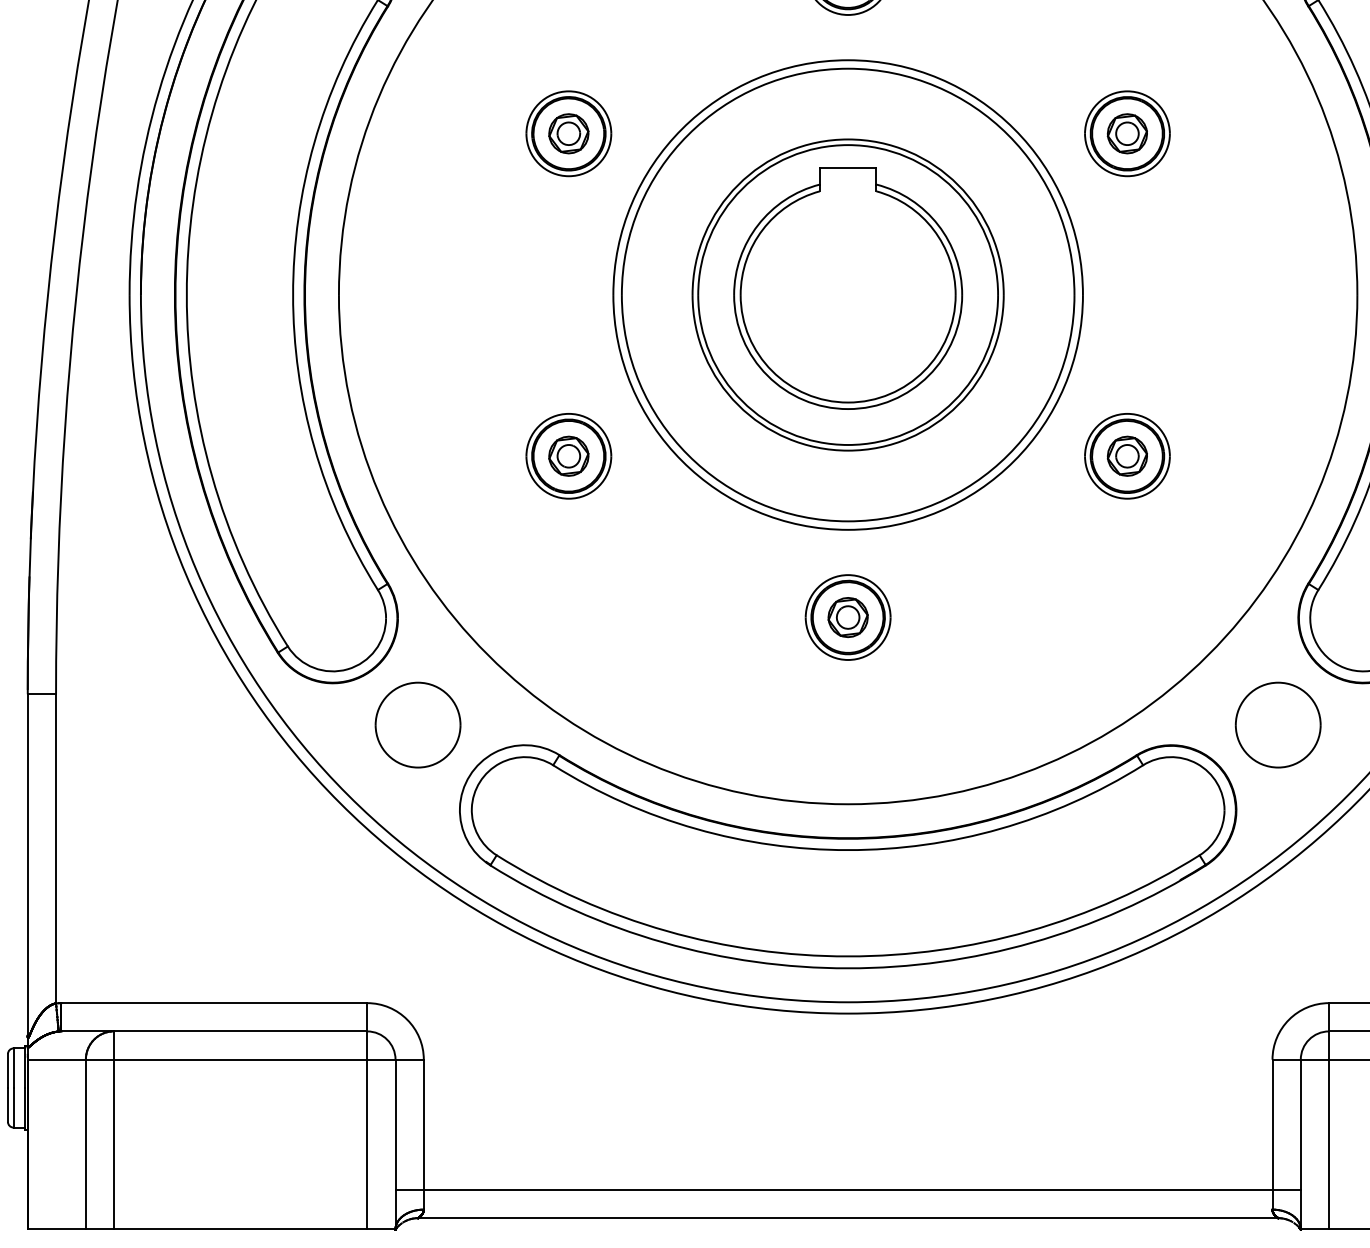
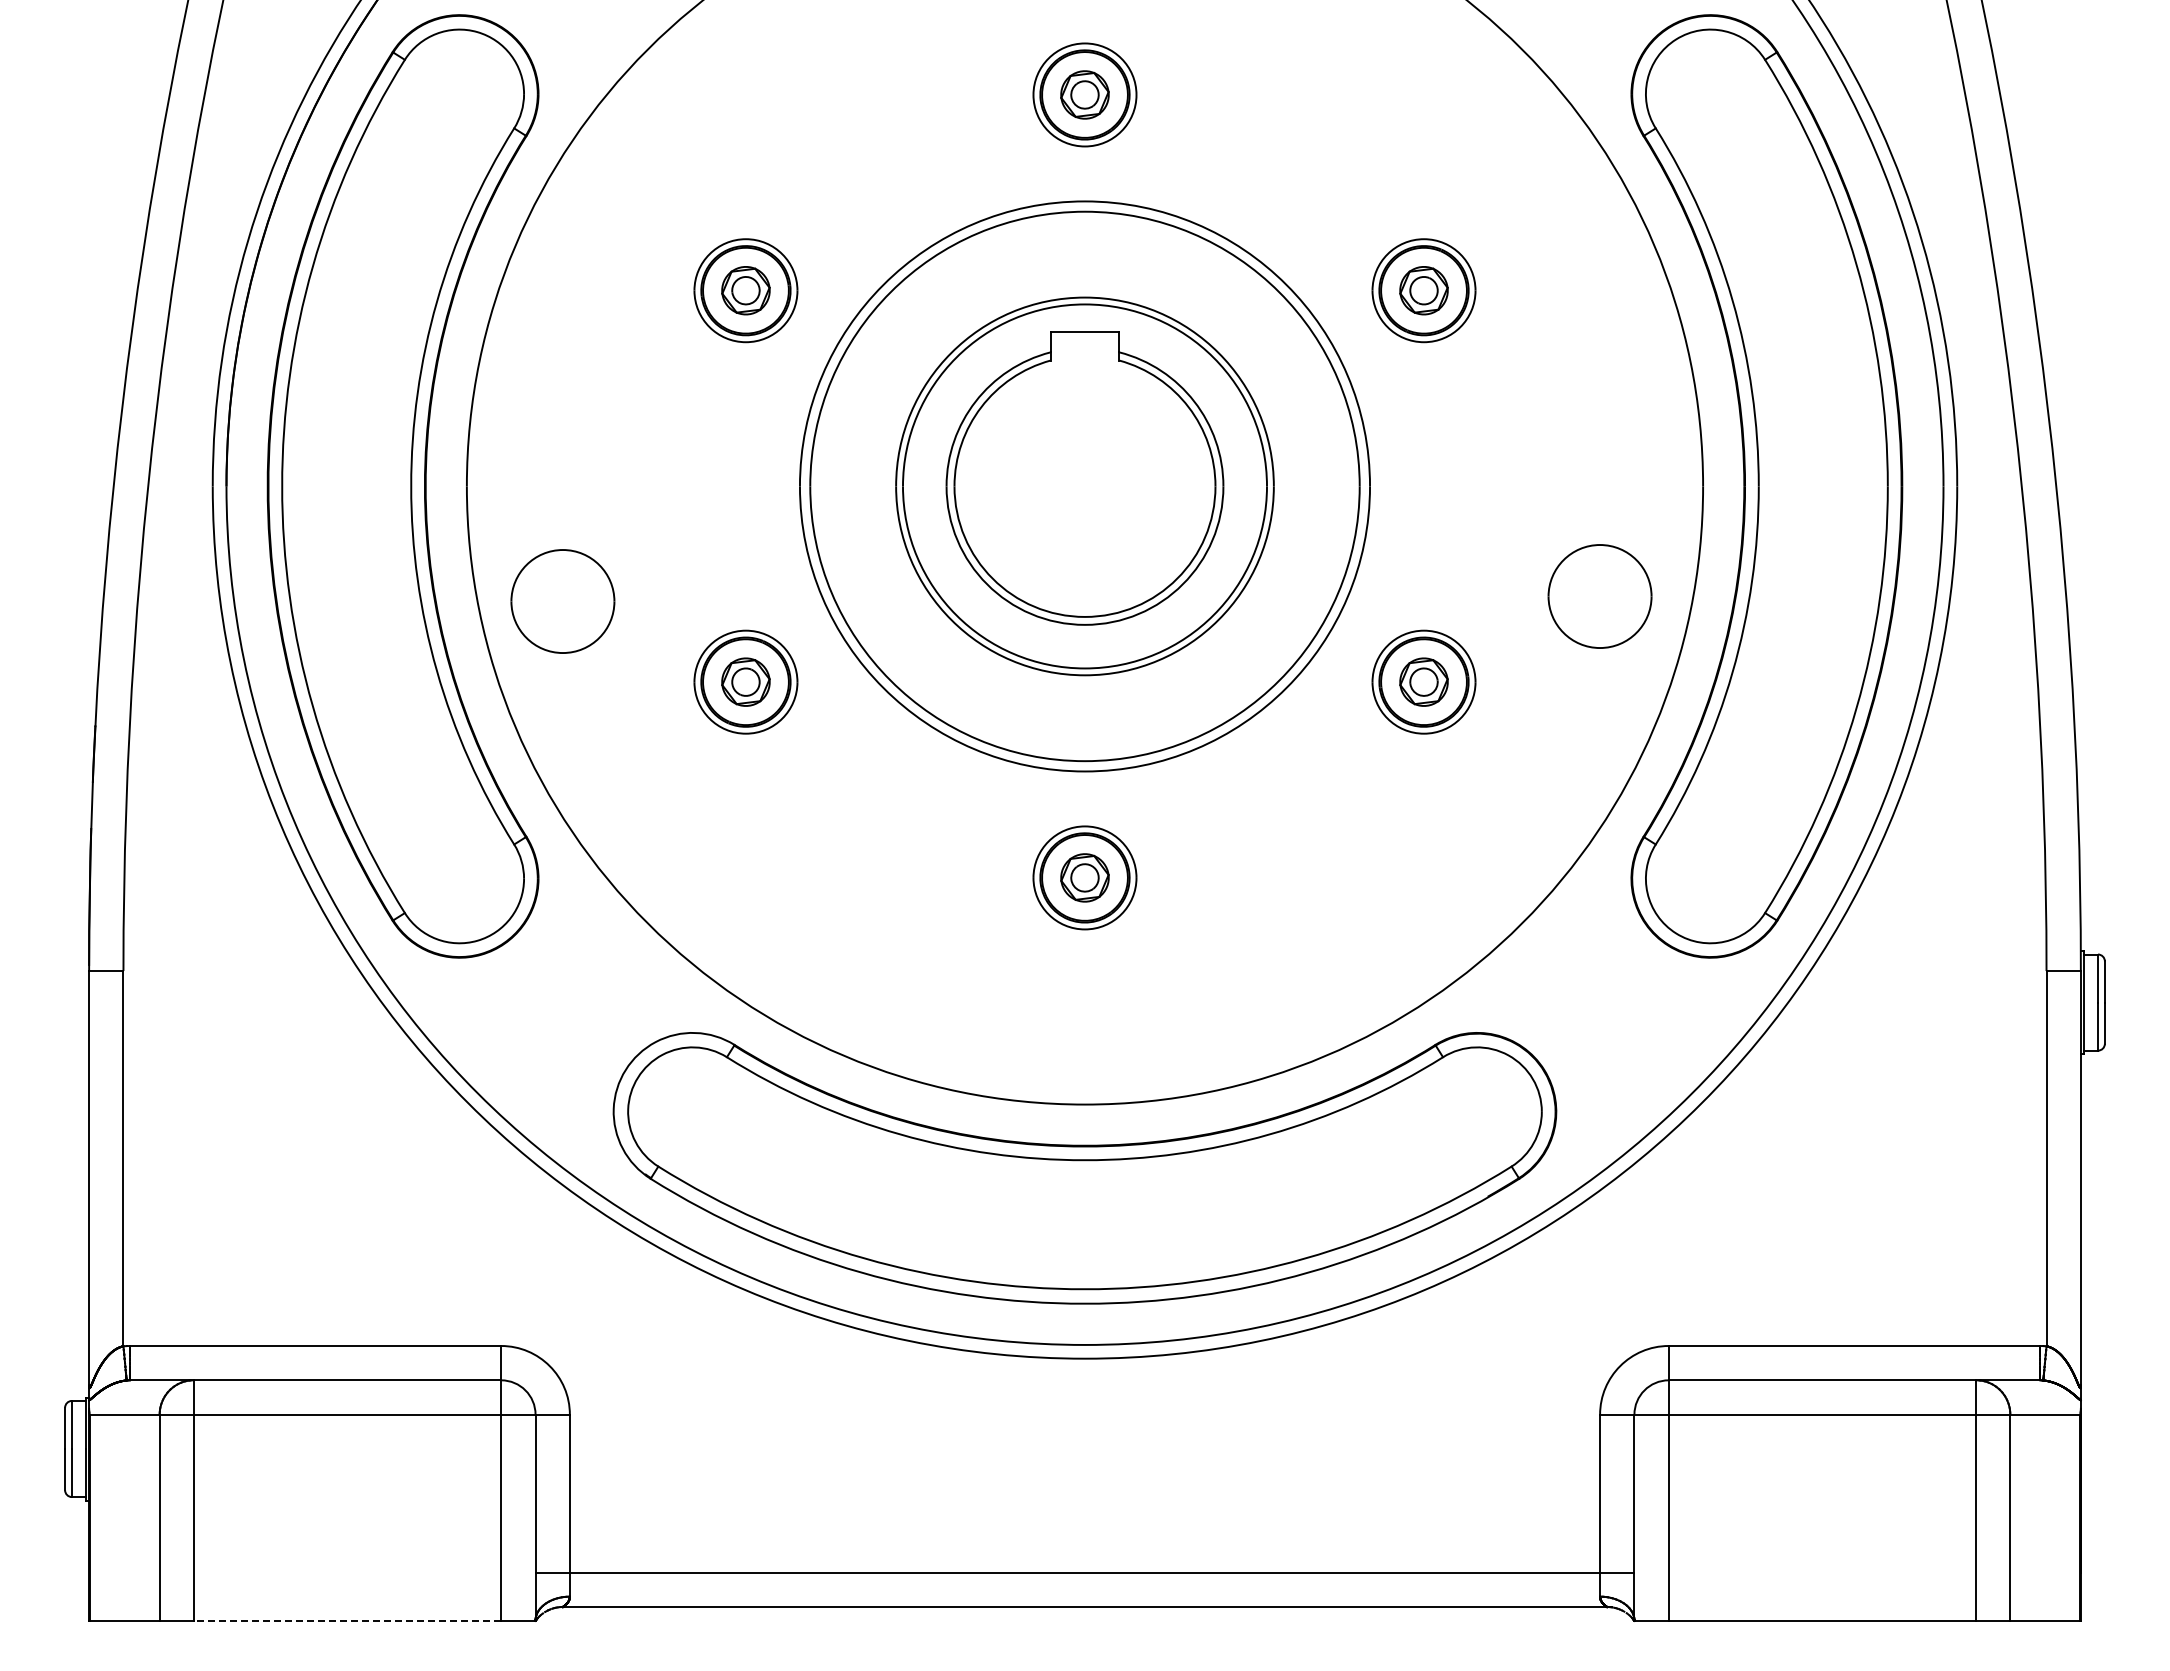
part: (417, 725) -> (562, 601), moved
part: (1277, 725) -> (1599, 596), moved
line: (240, 1229) -> (347, 1620), solid -> dashed

